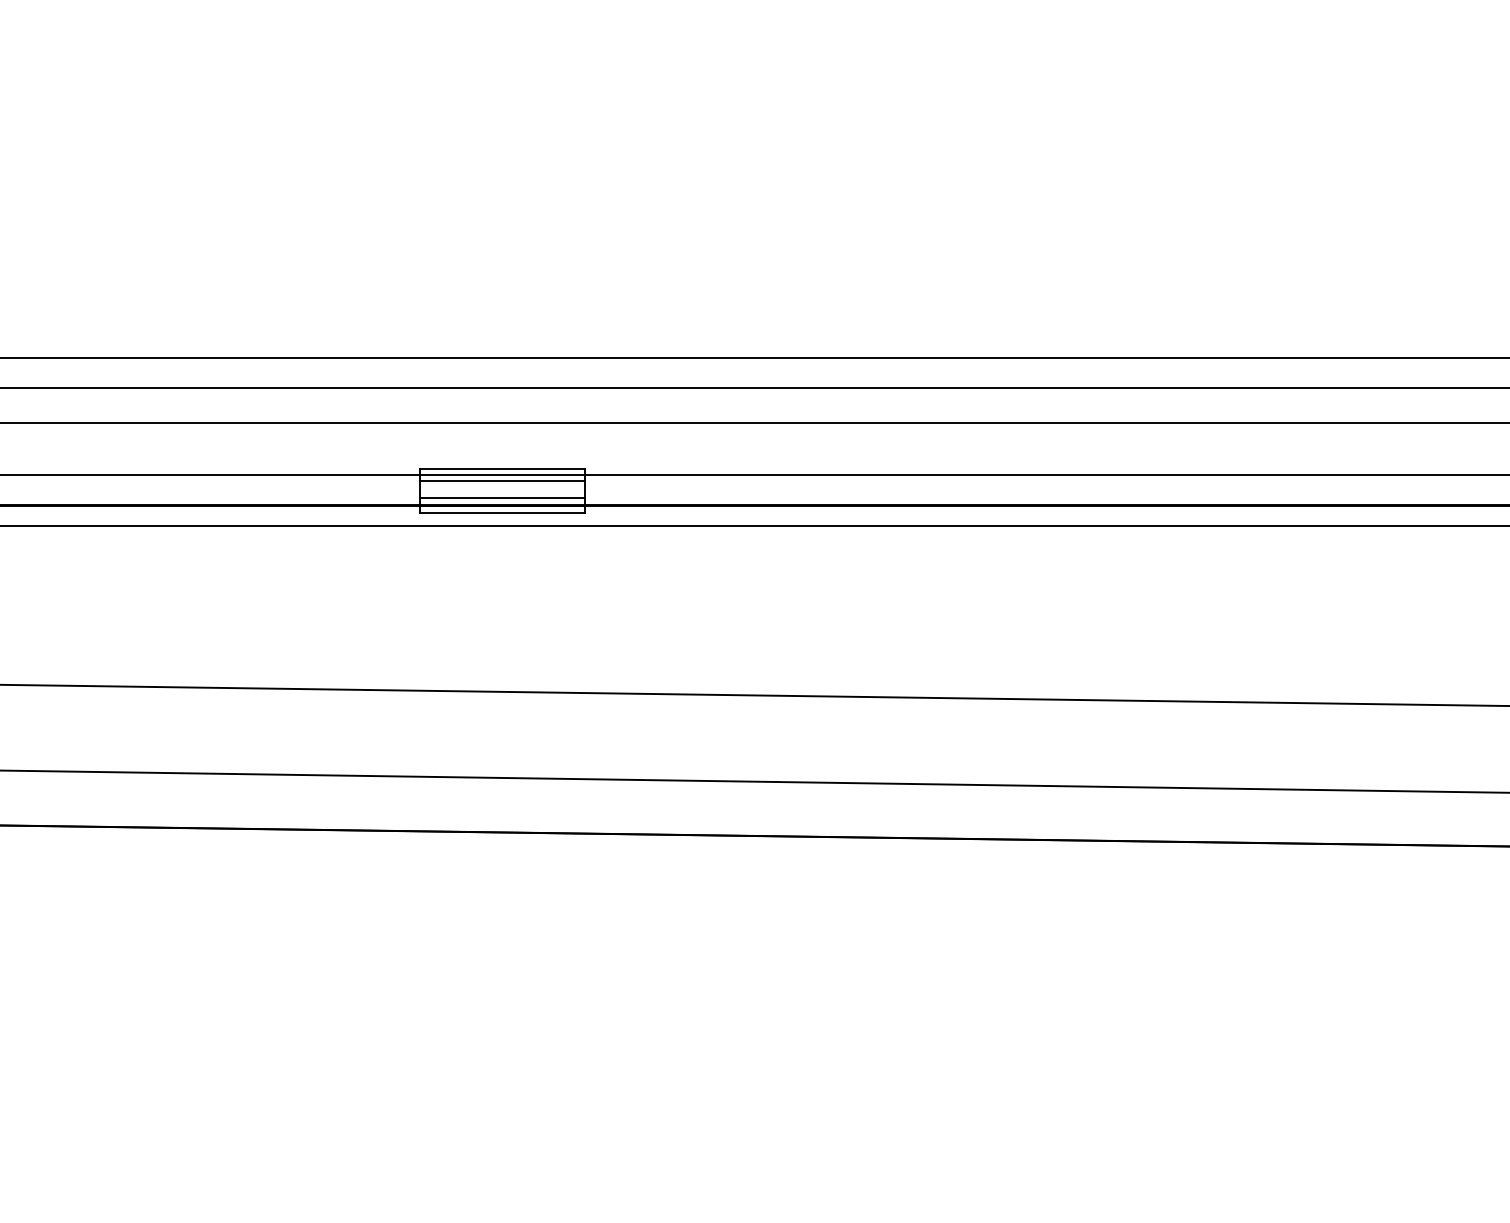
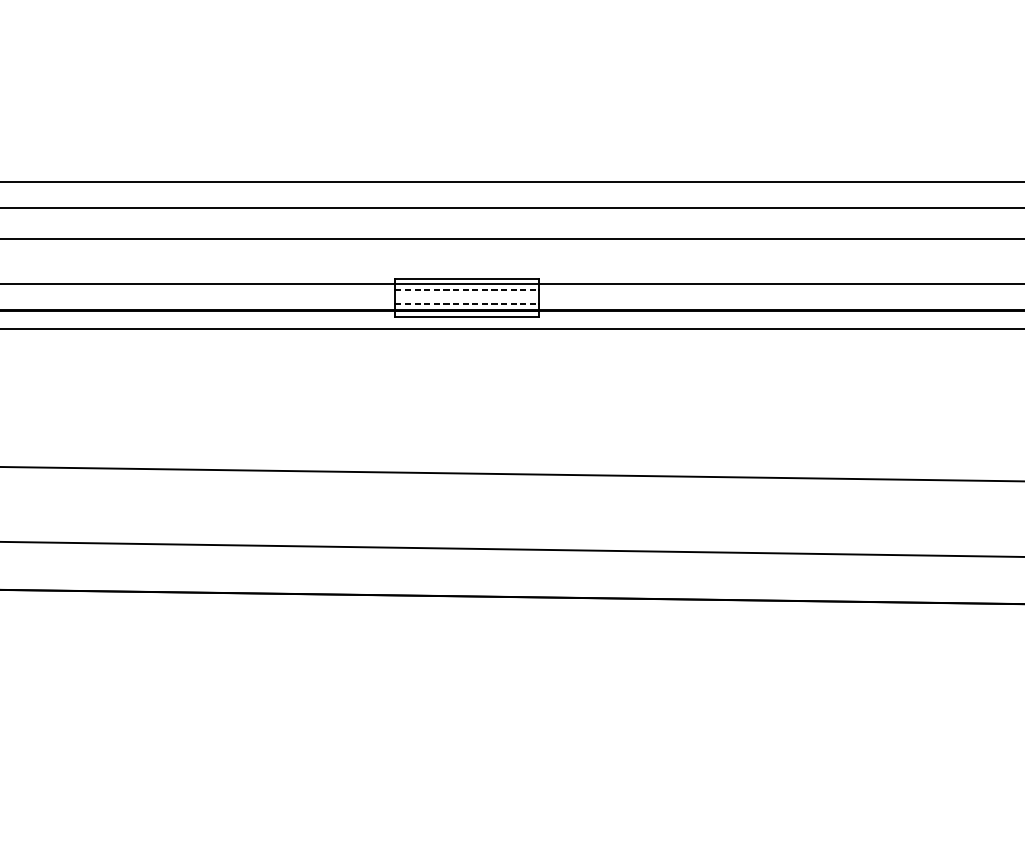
line: (502, 481) -> (467, 289), solid -> dashed
line: (502, 497) -> (467, 303), solid -> dashed

